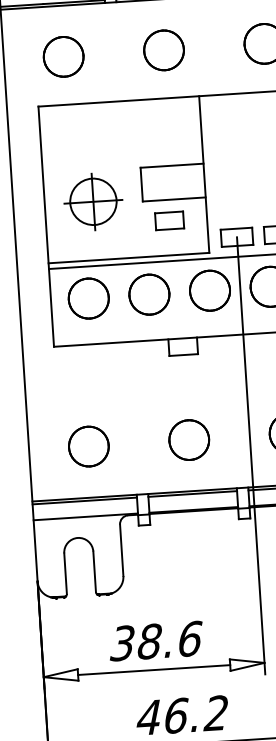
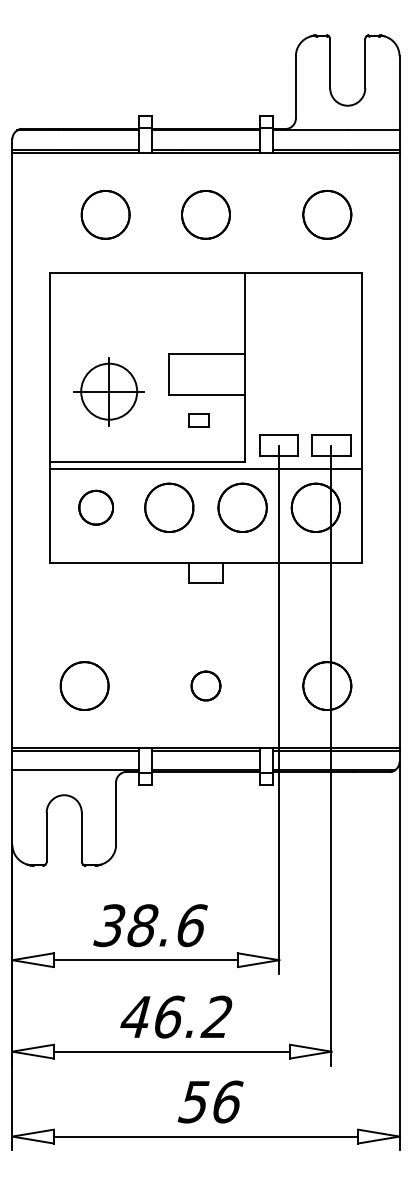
part: (63, 56) -> (105, 214), moved
part: (168, 220) -> (198, 420), size x0.6
part: (89, 298) -> (96, 507), size x0.7
part: (188, 439) -> (205, 685), size x0.6

